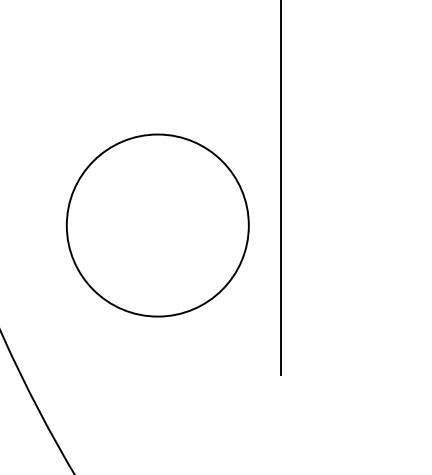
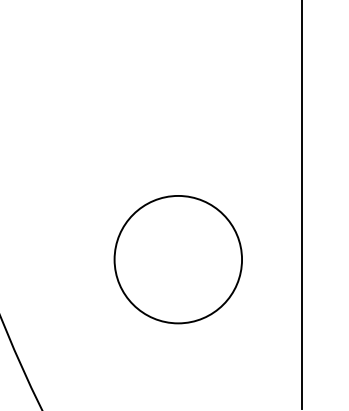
circle: (157, 225) -> (178, 259), size x0.7

